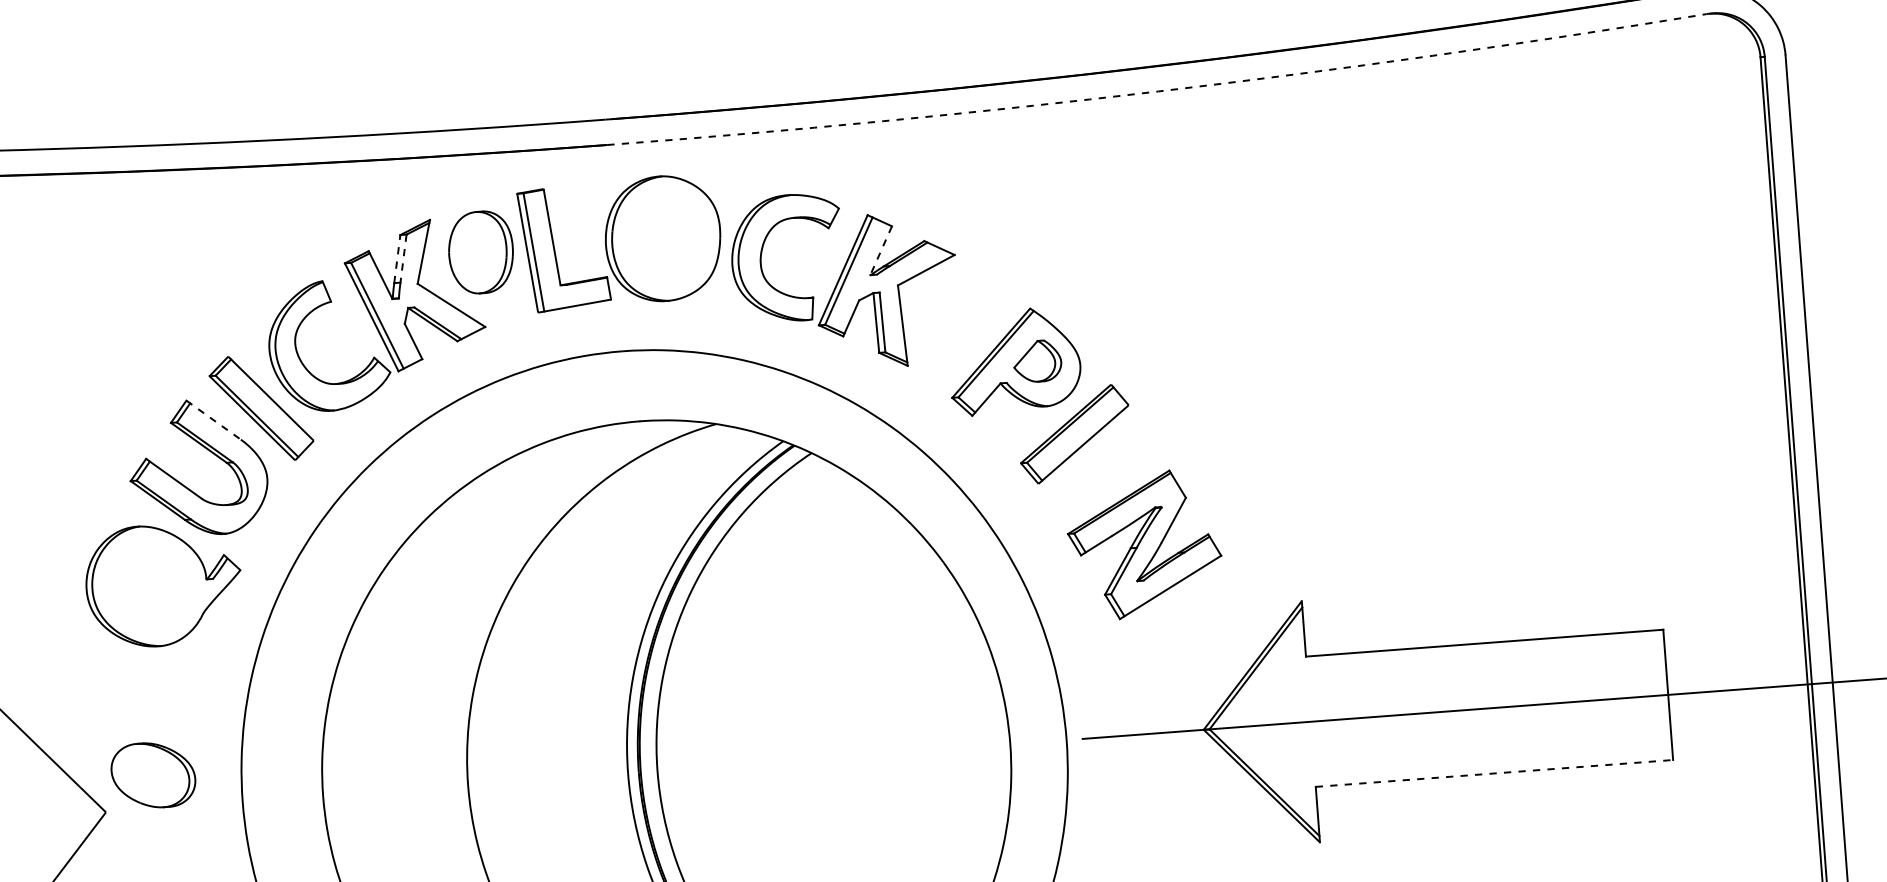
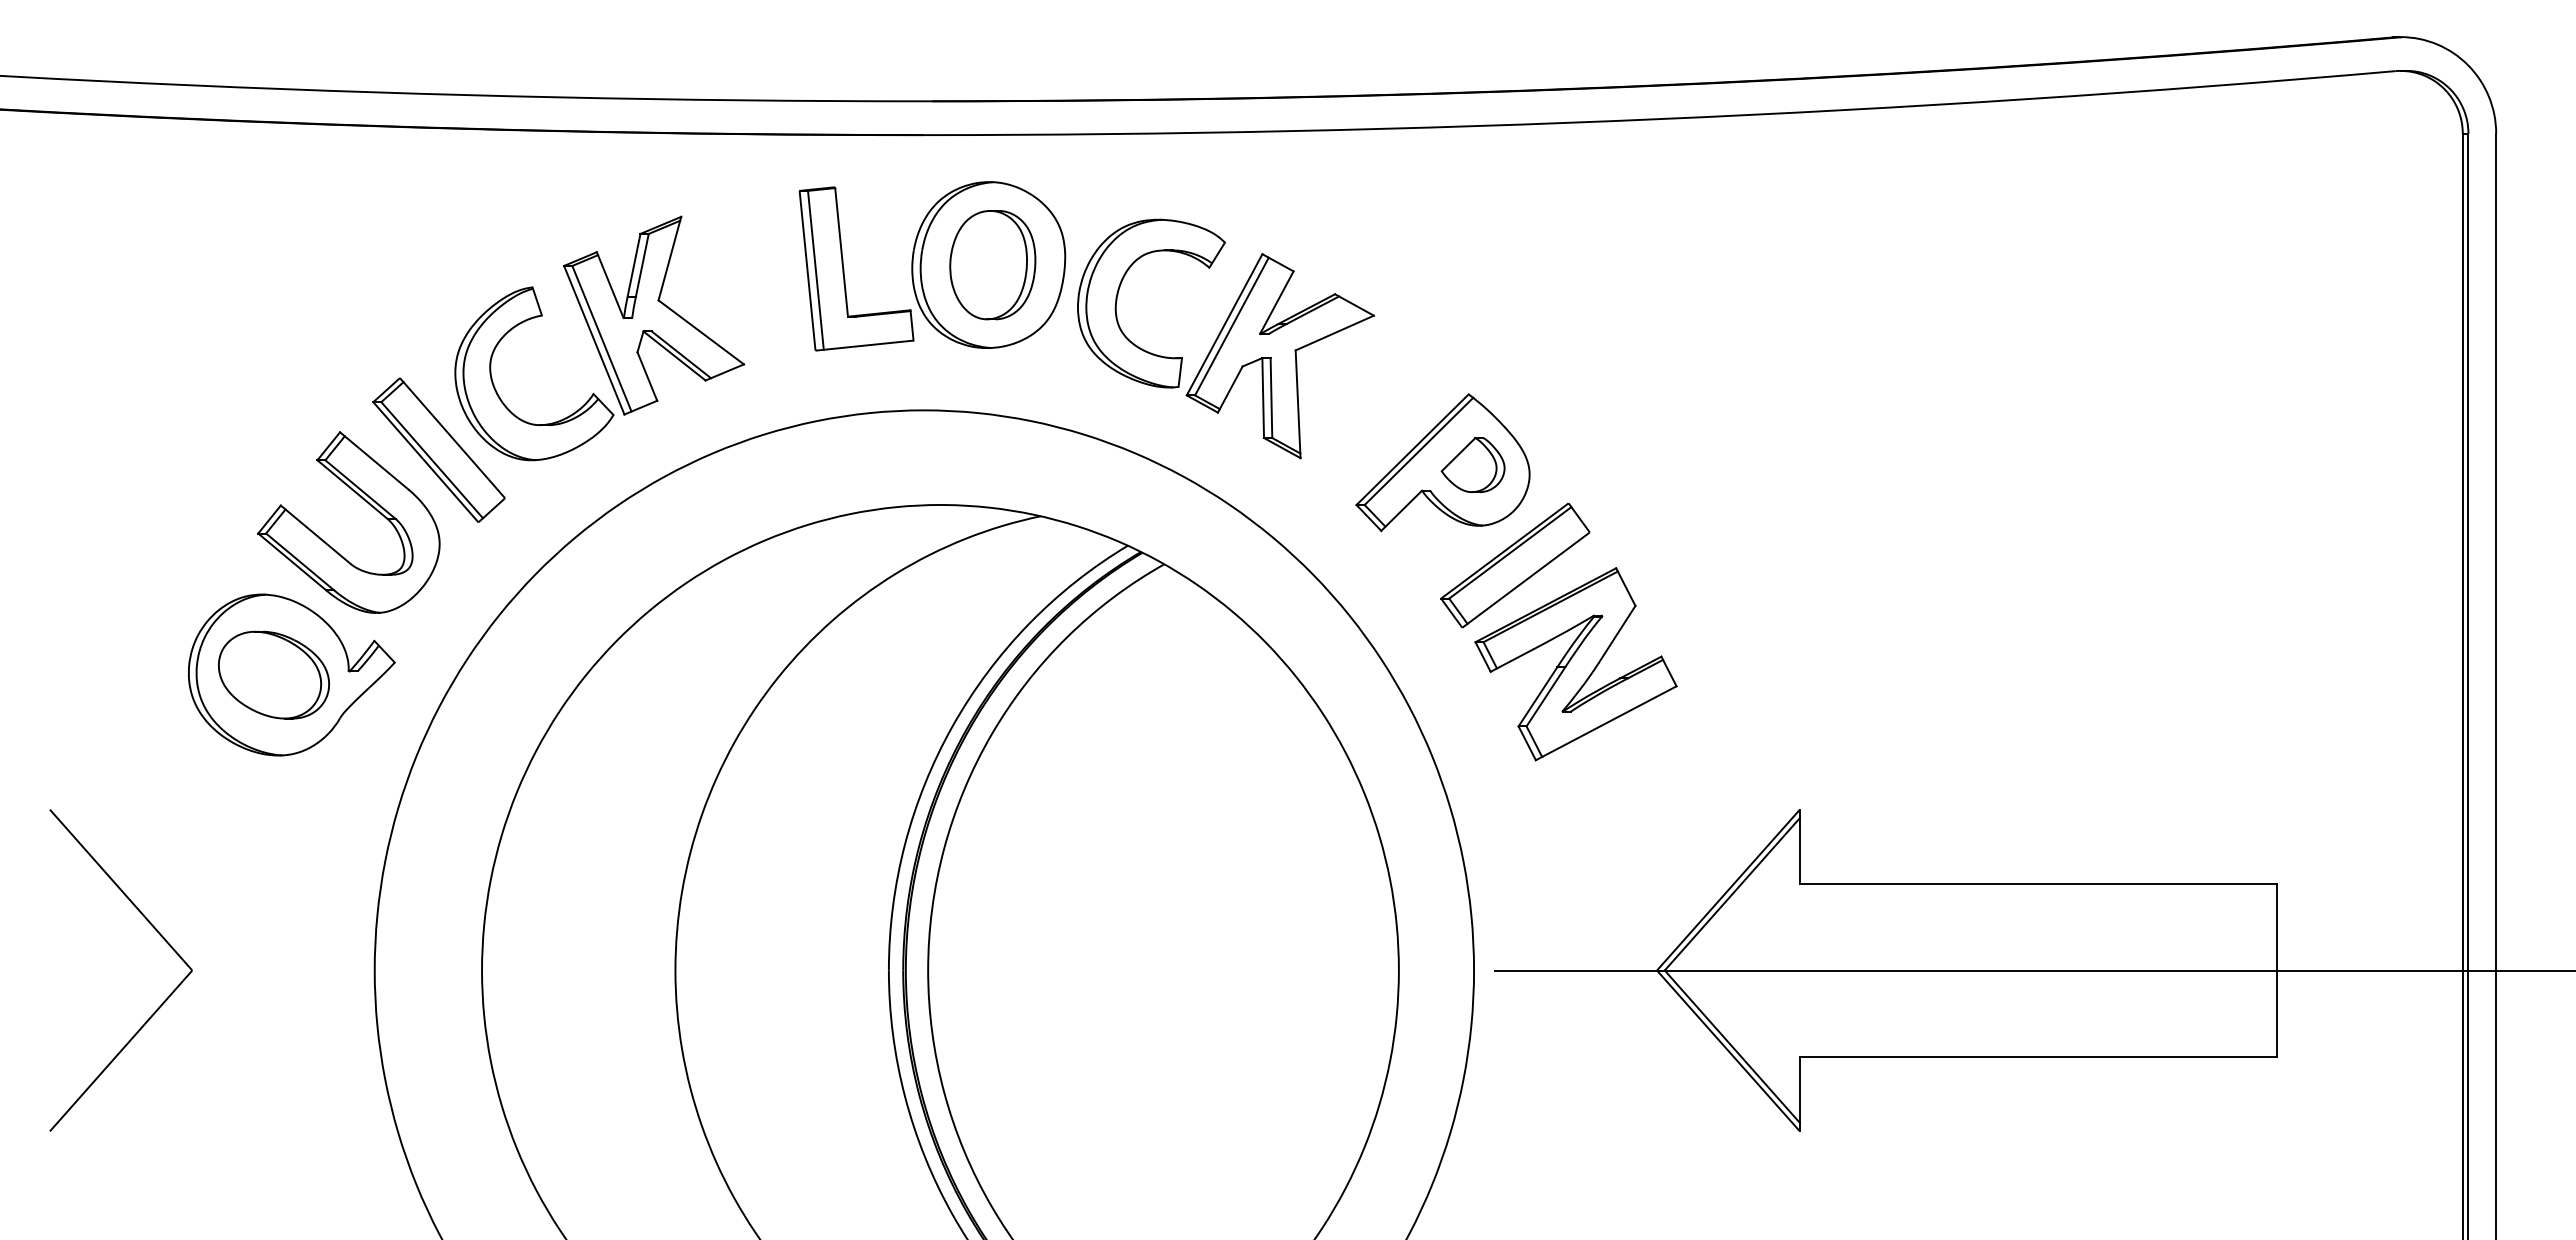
arc: (1158, 91) -> (1660, 119), dashed -> solid
line: (880, 251) -> (1276, 303), dashed -> solid
part: (480, 252) -> (992, 265), moved
line: (397, 259) -> (634, 265), dashed -> solid
line: (403, 259) -> (642, 266), dashed -> solid
line: (213, 419) -> (374, 460), dashed -> solid
part: (1144, 545) -> (1575, 664), moved
line: (1494, 773) -> (2038, 1057), dashed -> solid
part: (153, 774) -> (273, 674), moved

